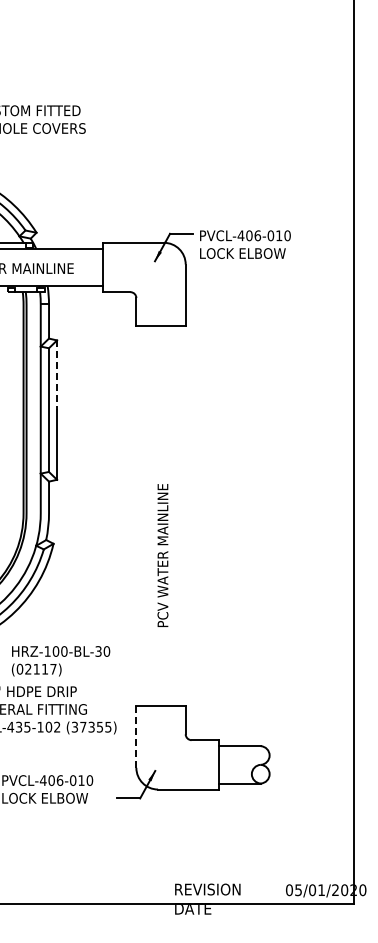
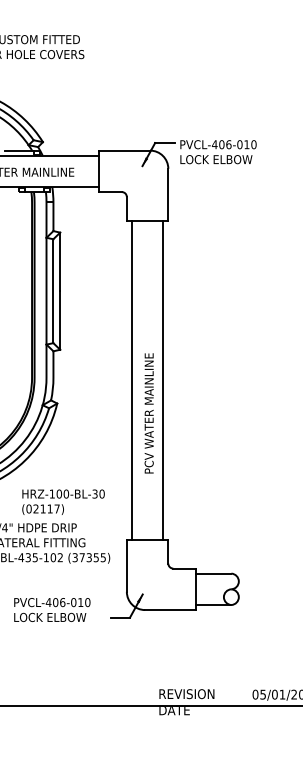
line: (57, 375) -> (60, 262), dashed -> solid
line: (142, 515) -> (132, 379), added
line: (179, 515) -> (163, 379), added
line: (136, 736) -> (126, 565), dashed -> solid

